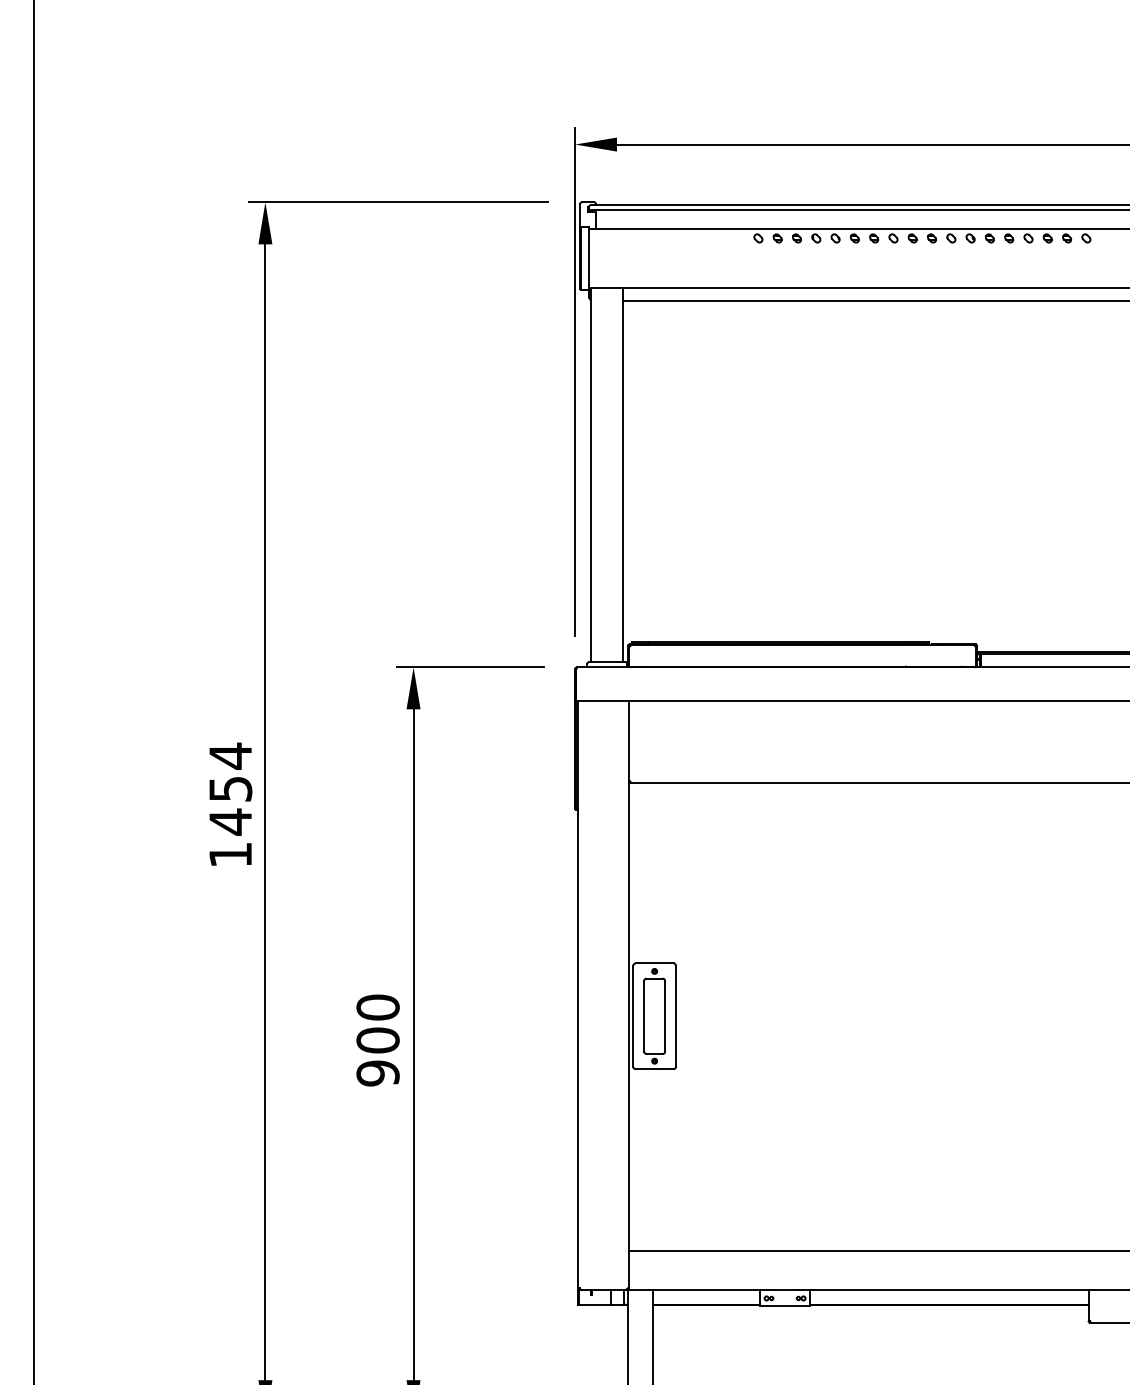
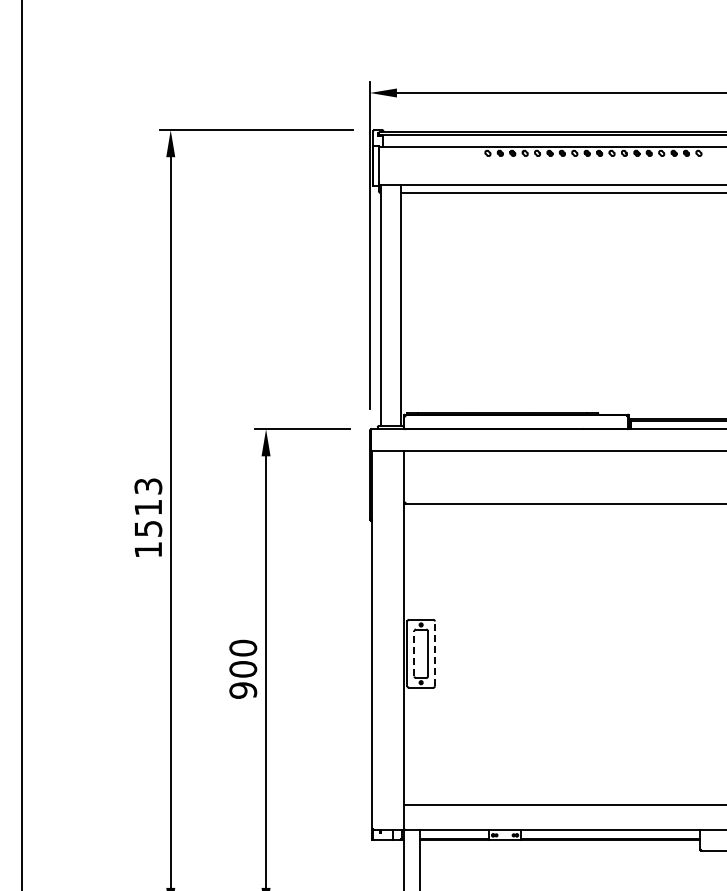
text: (230, 788) -> (148, 507), 1454 -> 1513
line: (644, 1015) -> (414, 653), solid -> dashed
line: (675, 1015) -> (434, 653), solid -> dashed

